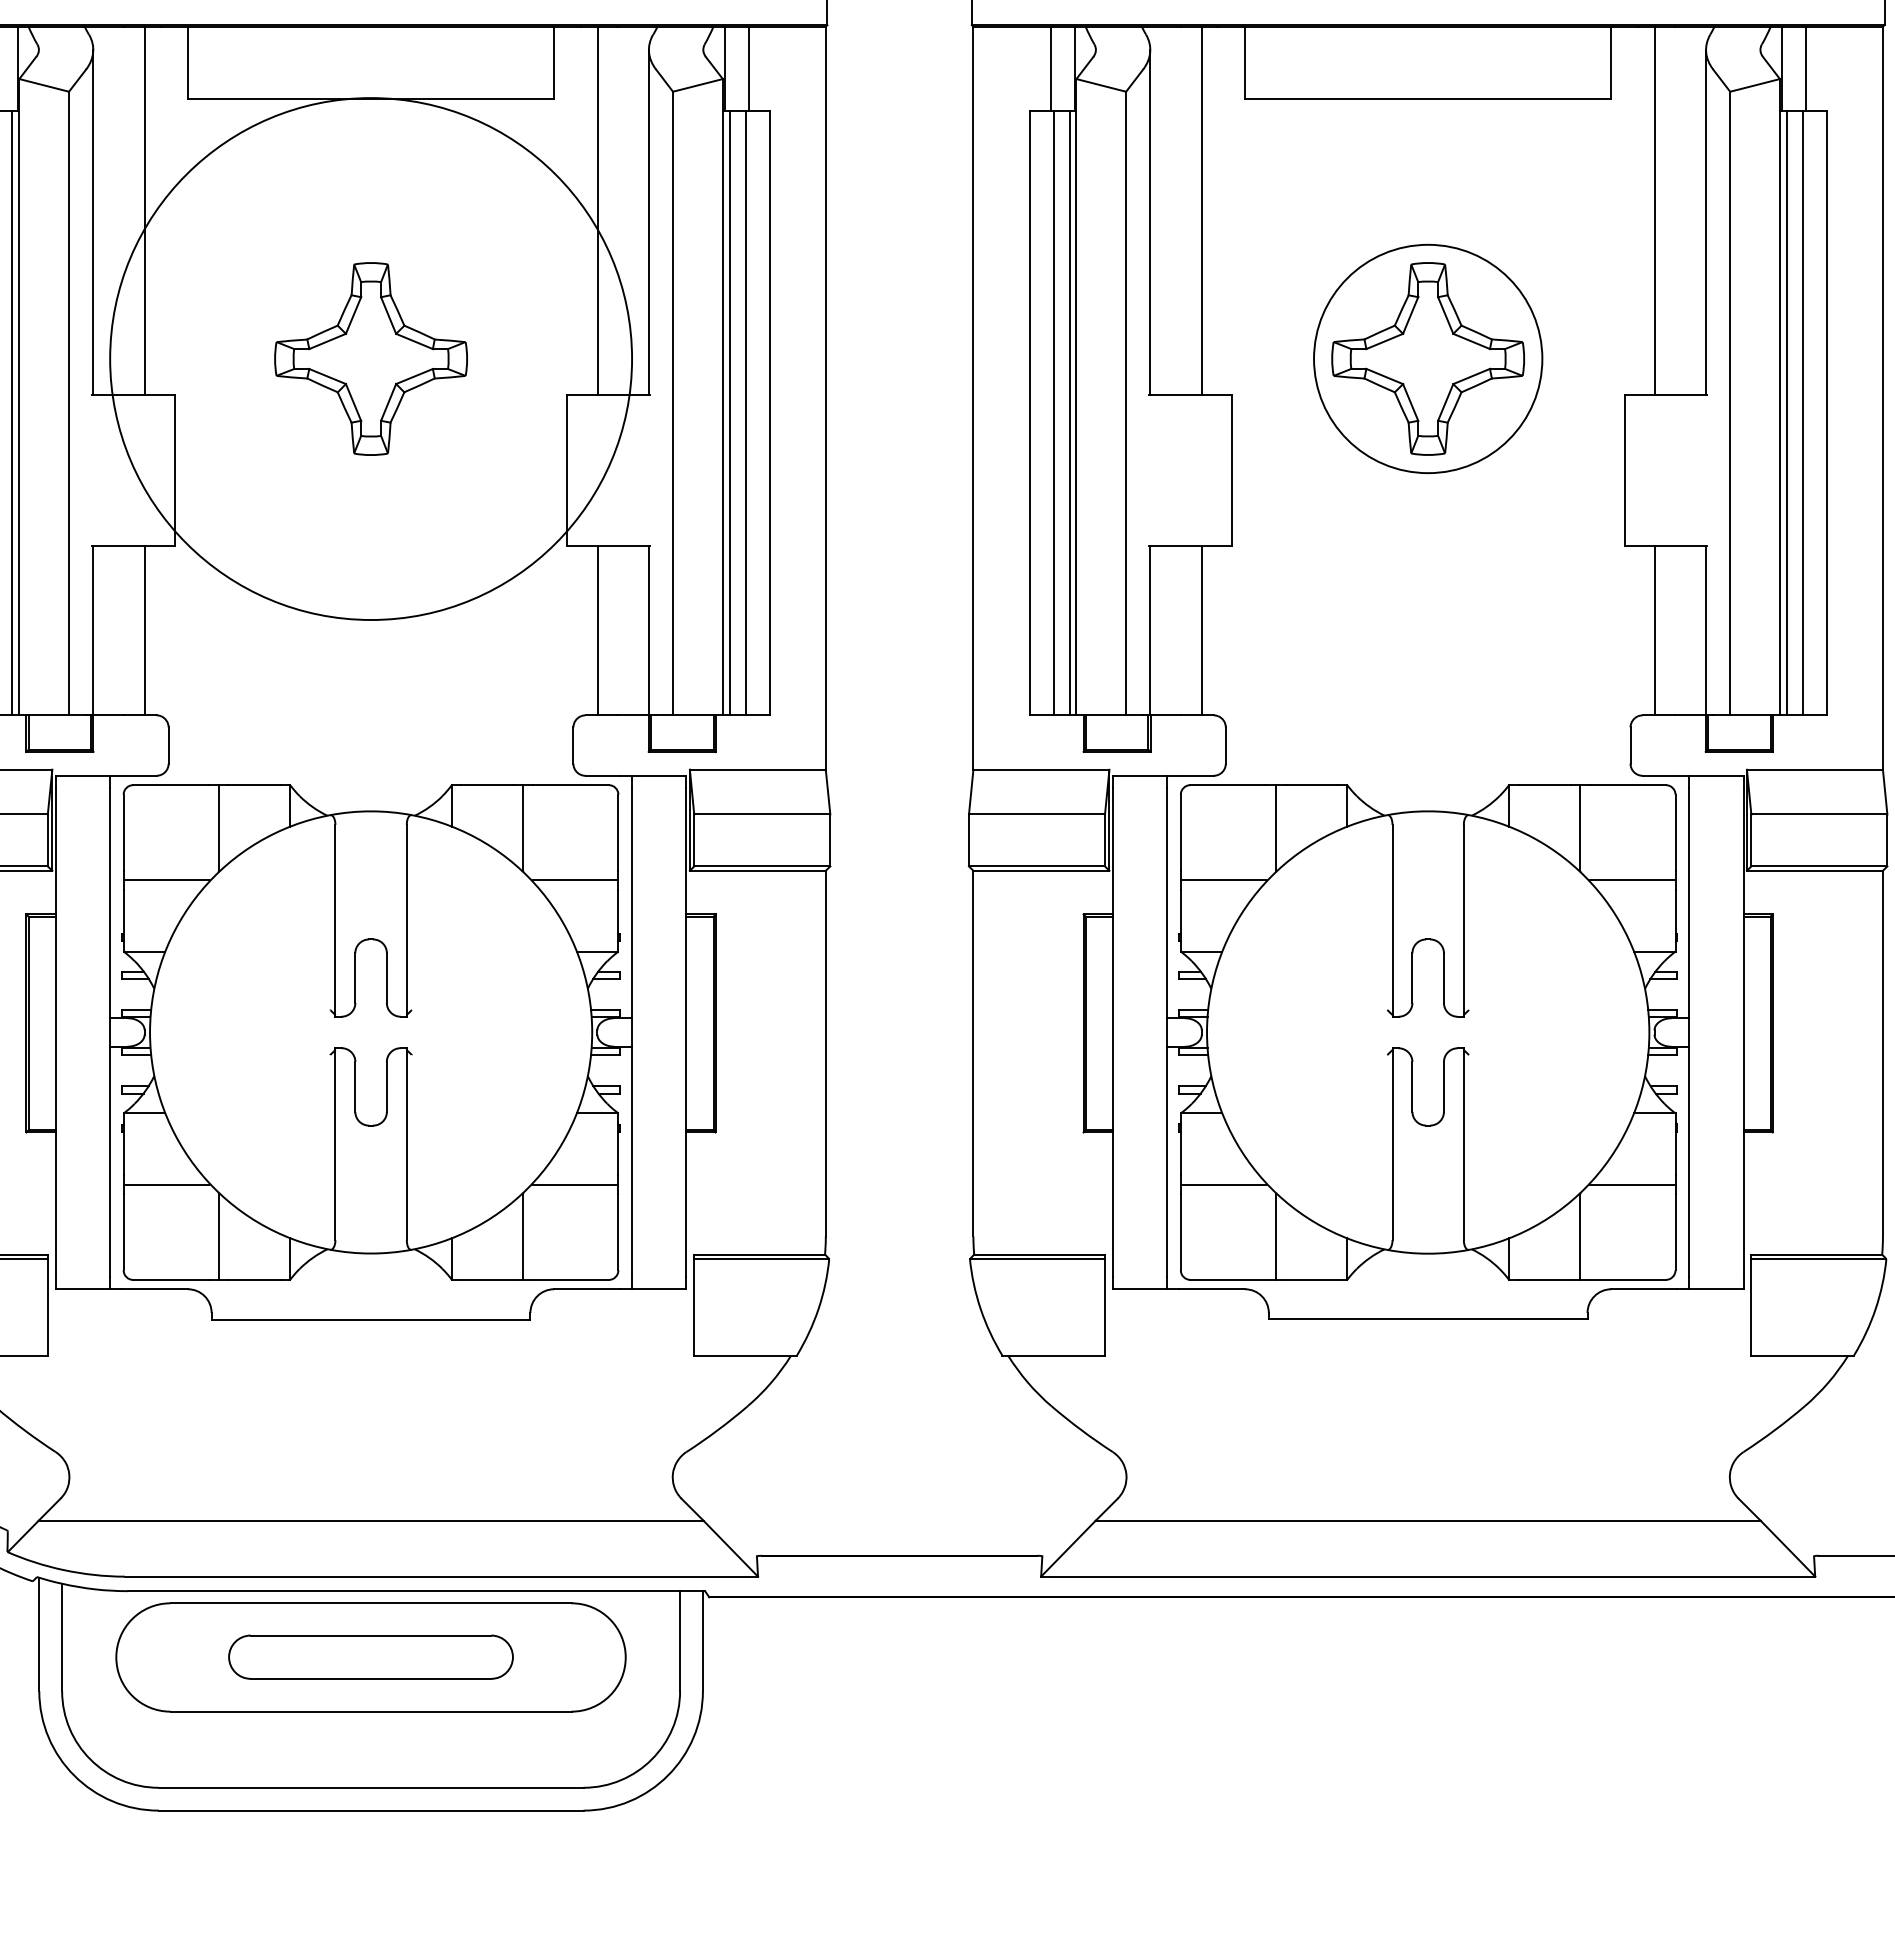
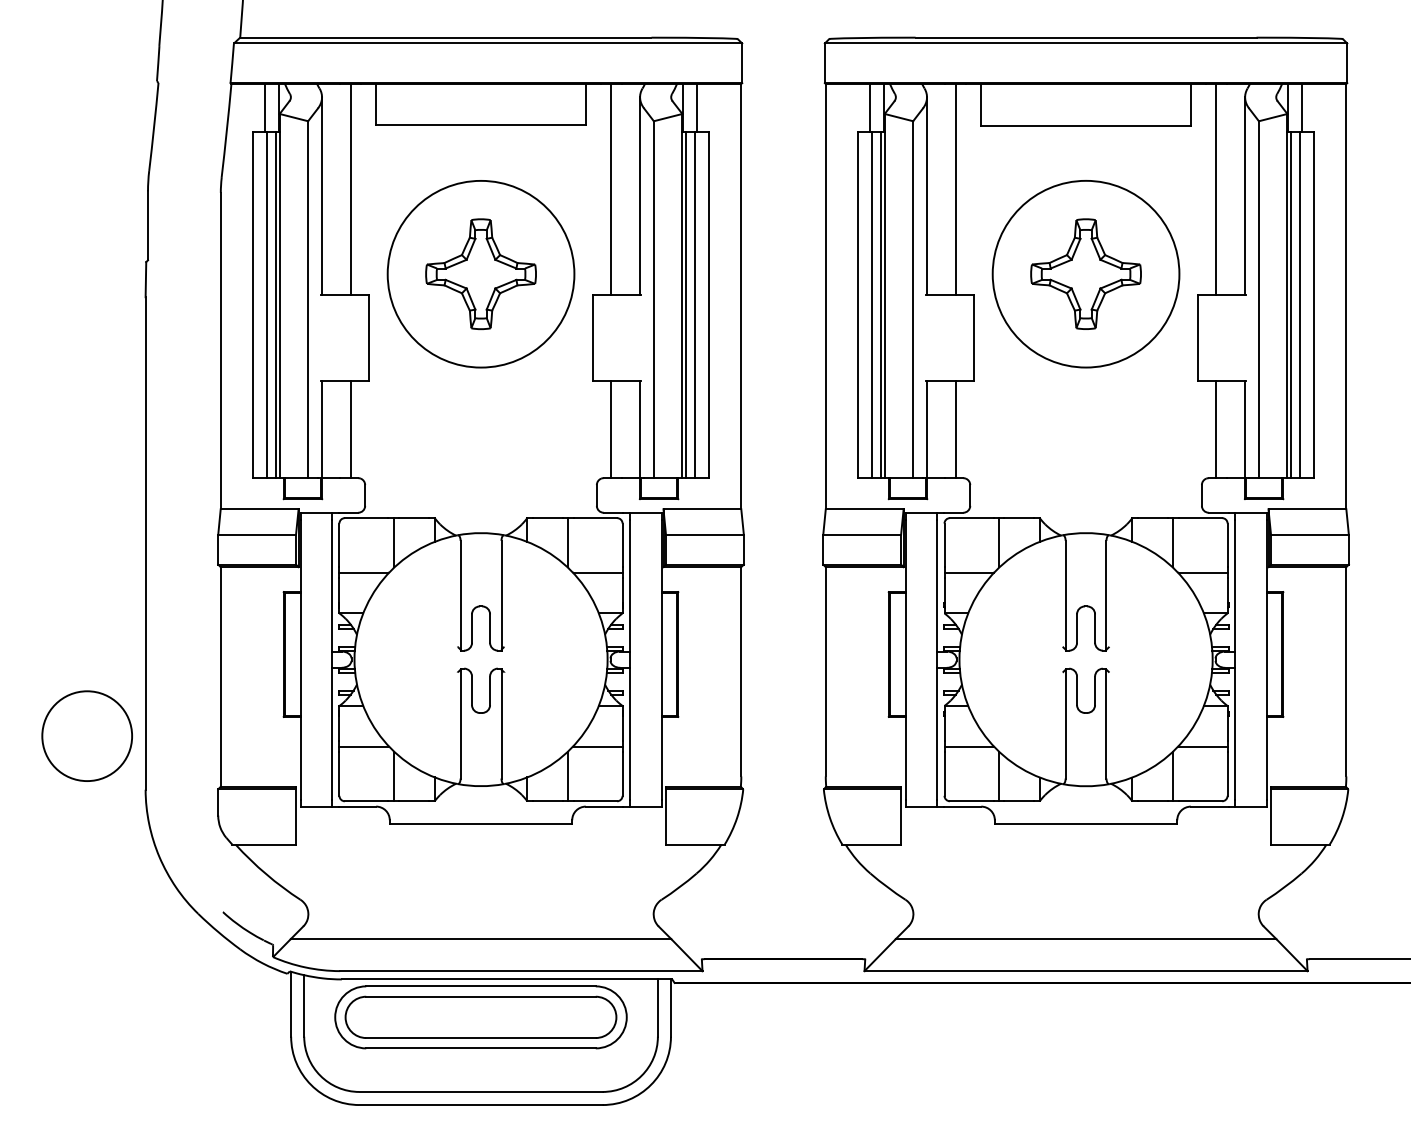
circle: (370, 357) -> (480, 273), size x0.62
circle: (1427, 357) -> (1085, 273), size x1.43
part: (370, 1655) -> (480, 1016), size x1.67

